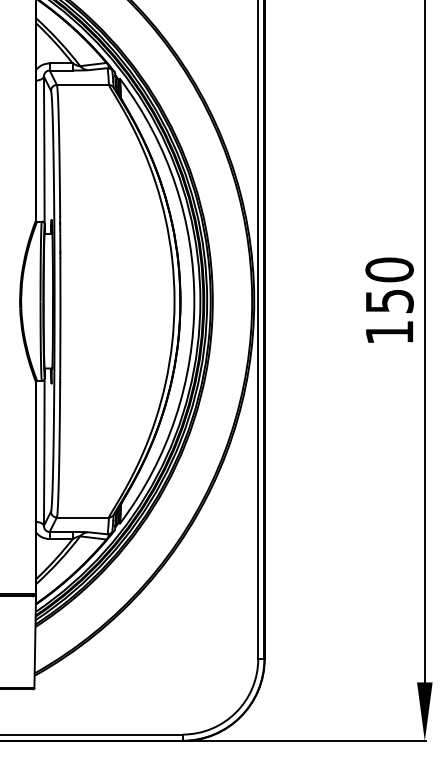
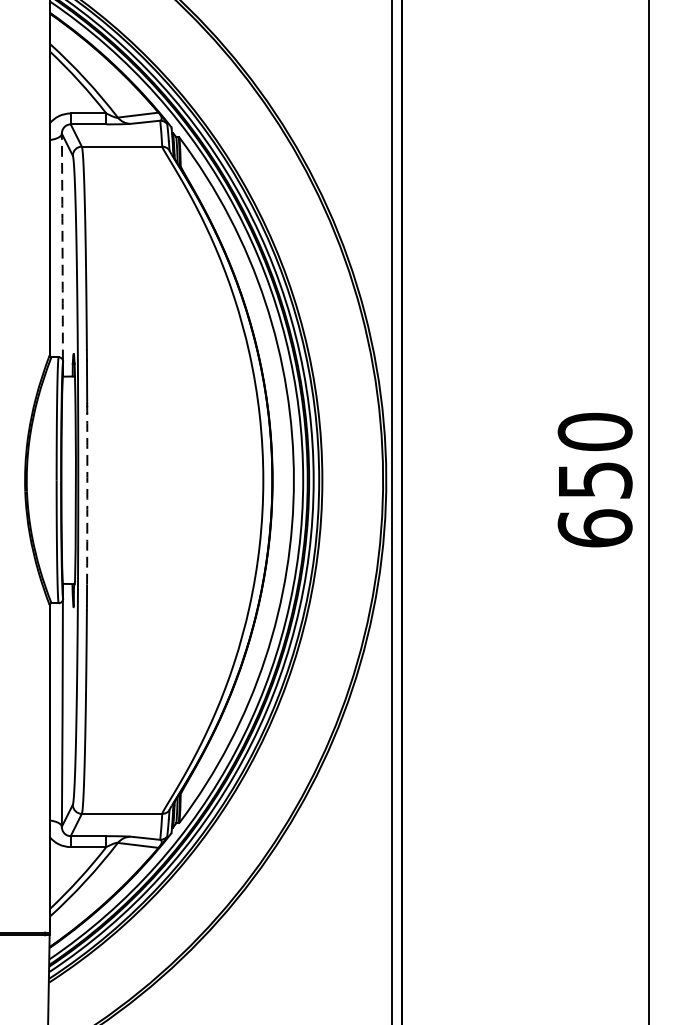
arc: (44, 150) -> (62, 247), solid -> dashed
arc: (60, 313) -> (87, 499), solid -> dashed
text: (389, 332) -> (594, 528), 150 -> 650

